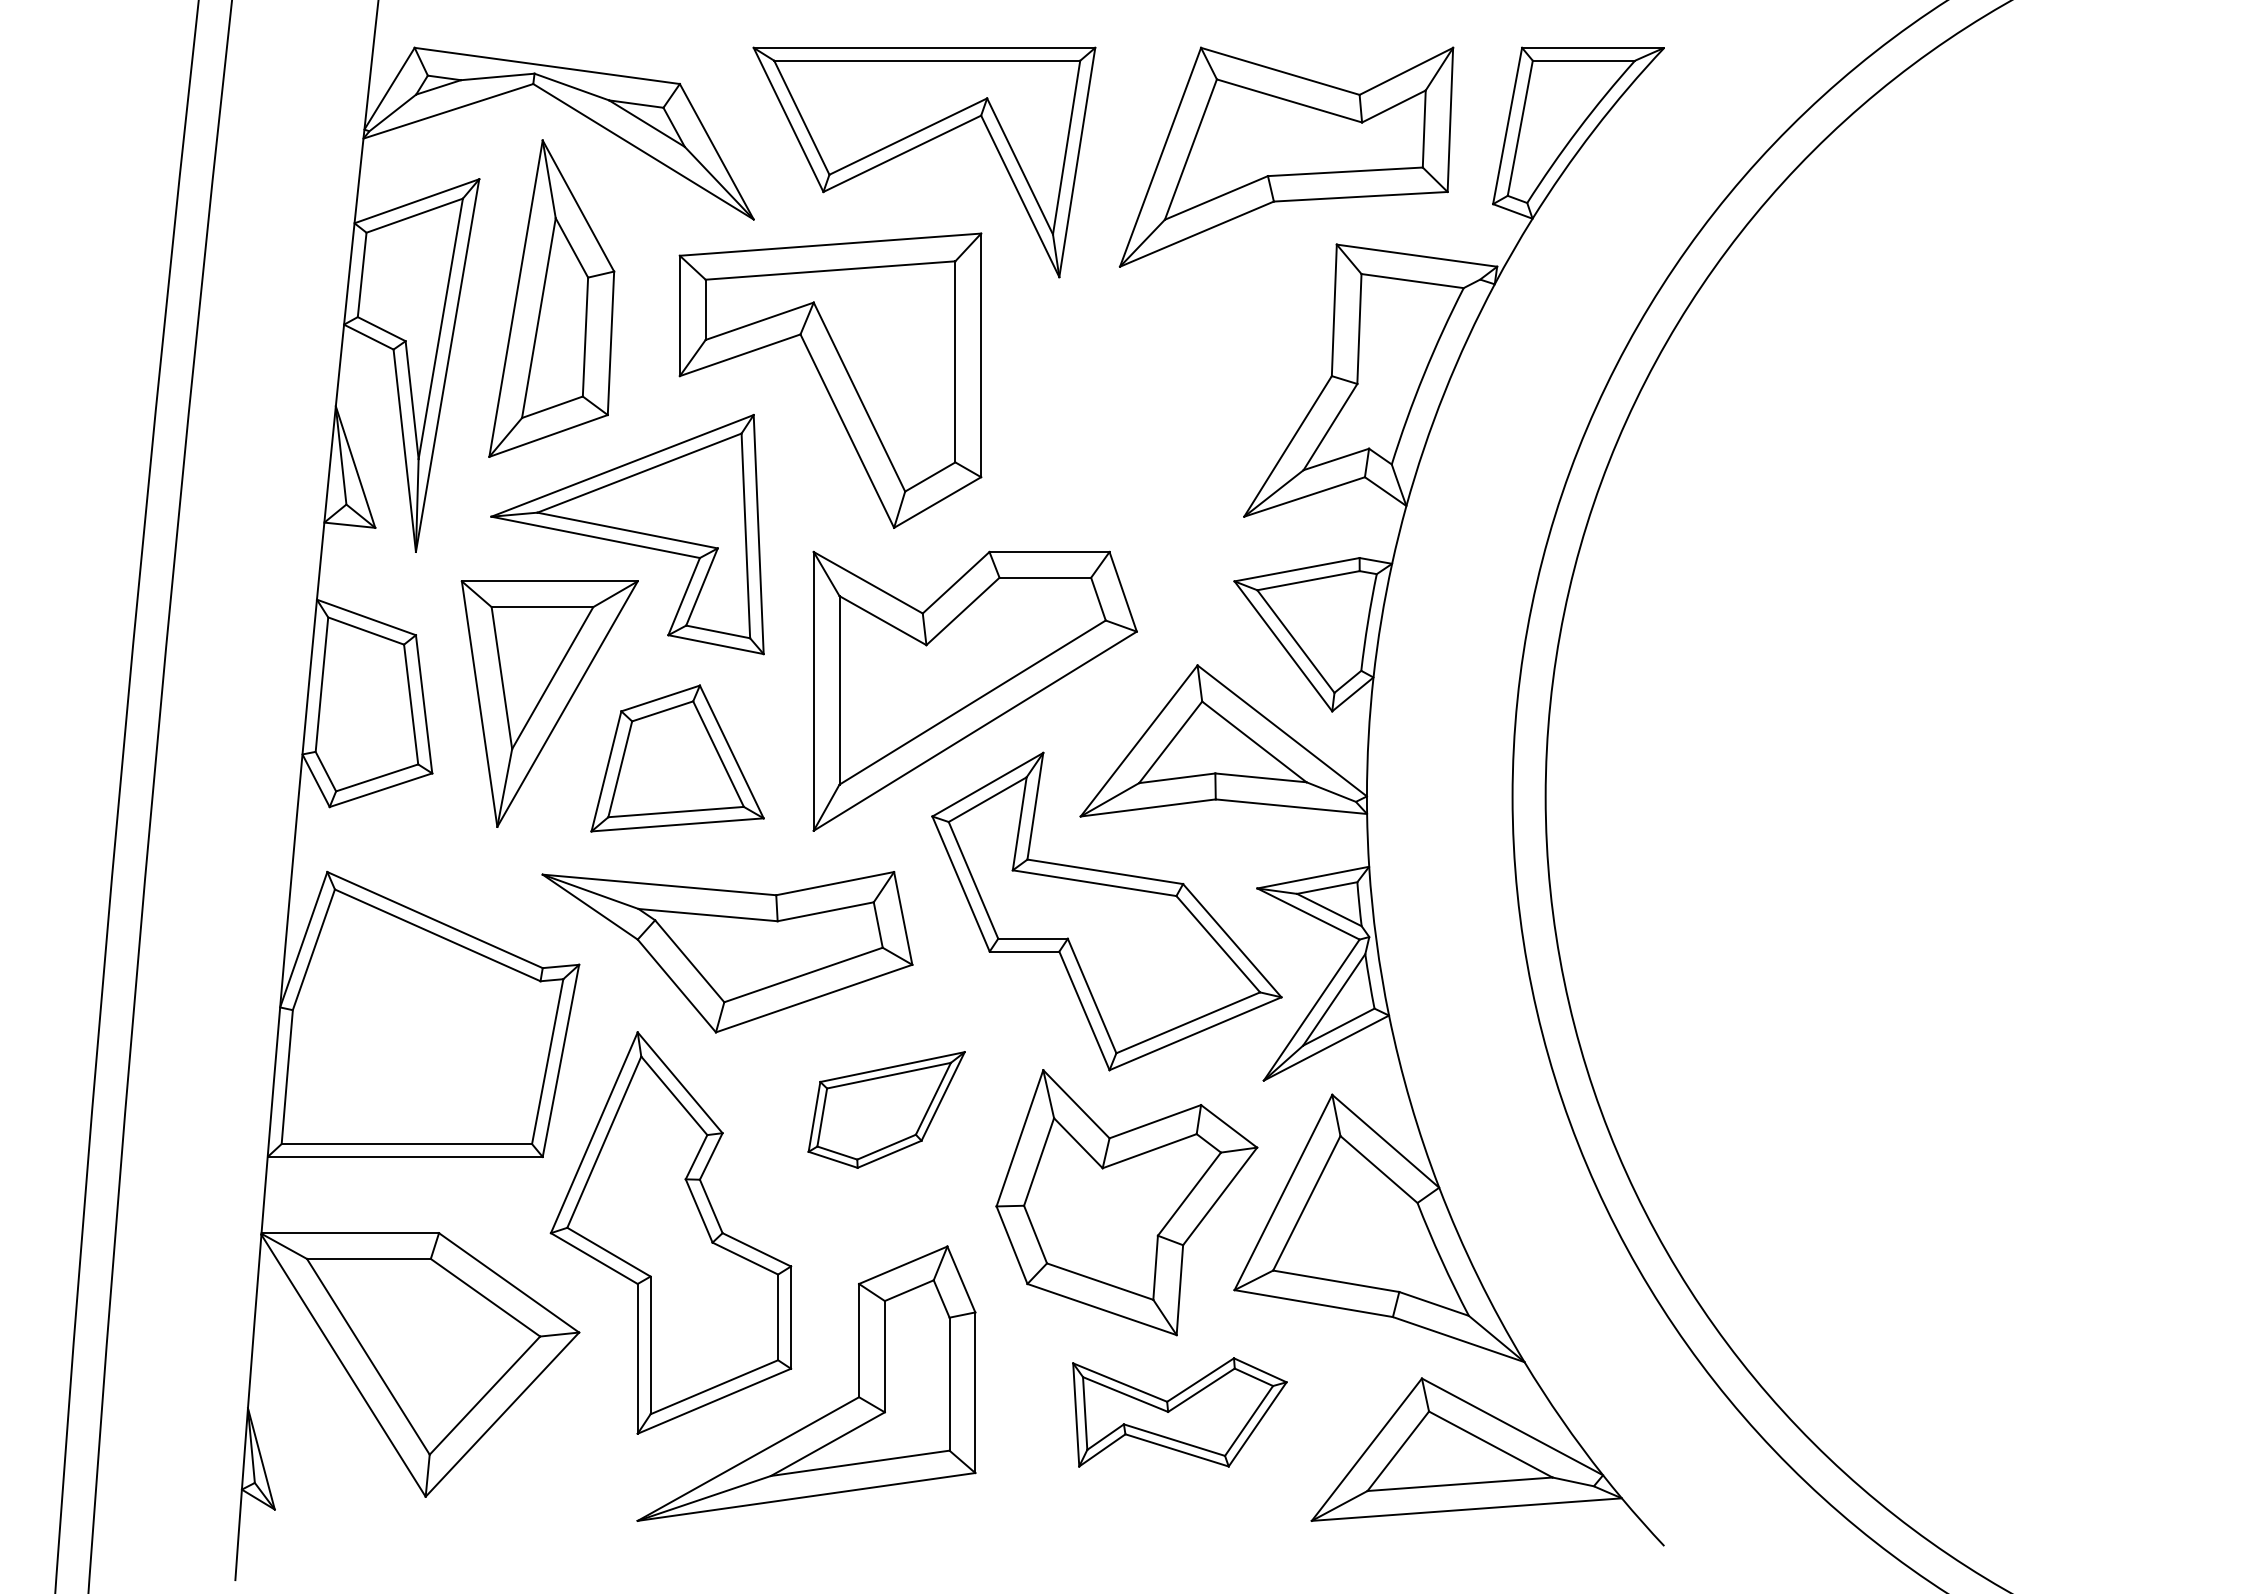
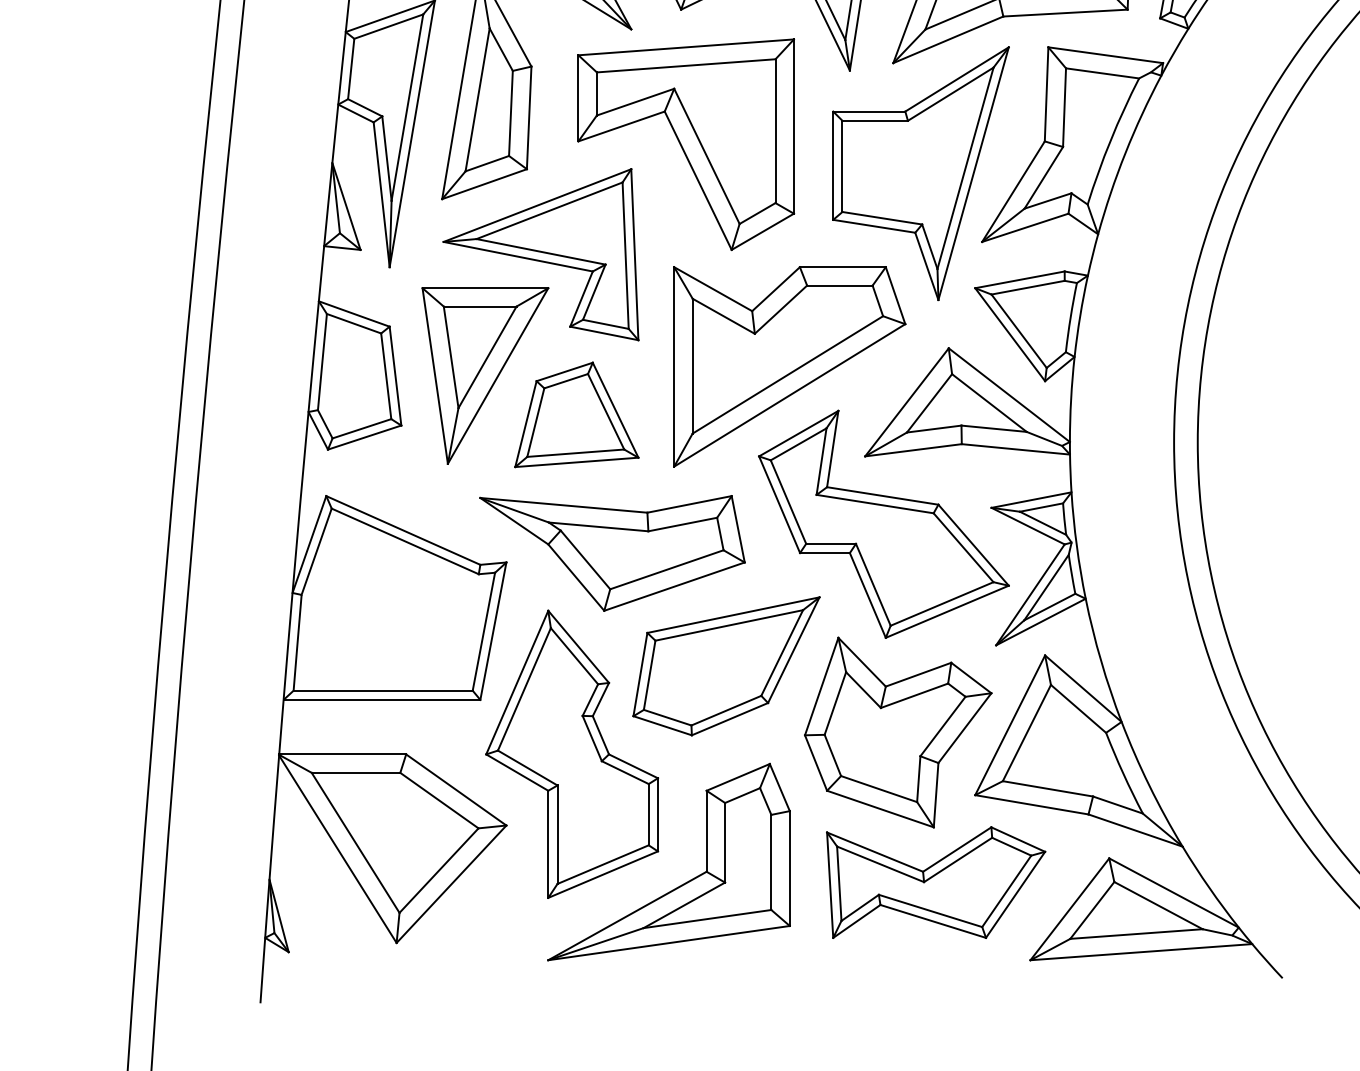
part: (1158, 420) -> (920, 173), added
part: (886, 1109) -> (726, 665), size x1.67
part: (1179, 1412) -> (935, 882), size x1.43

